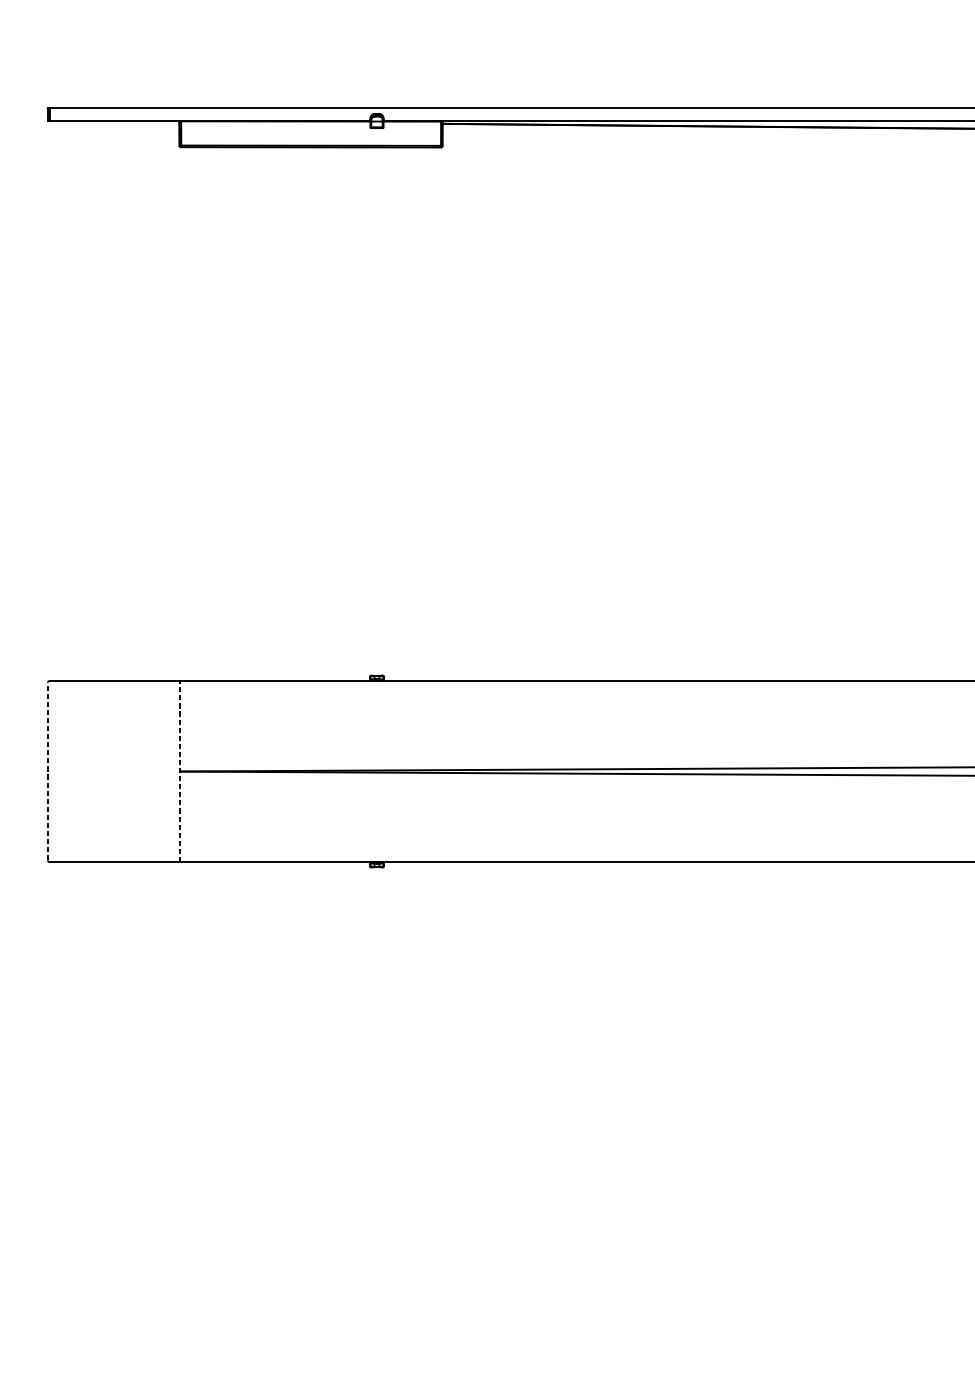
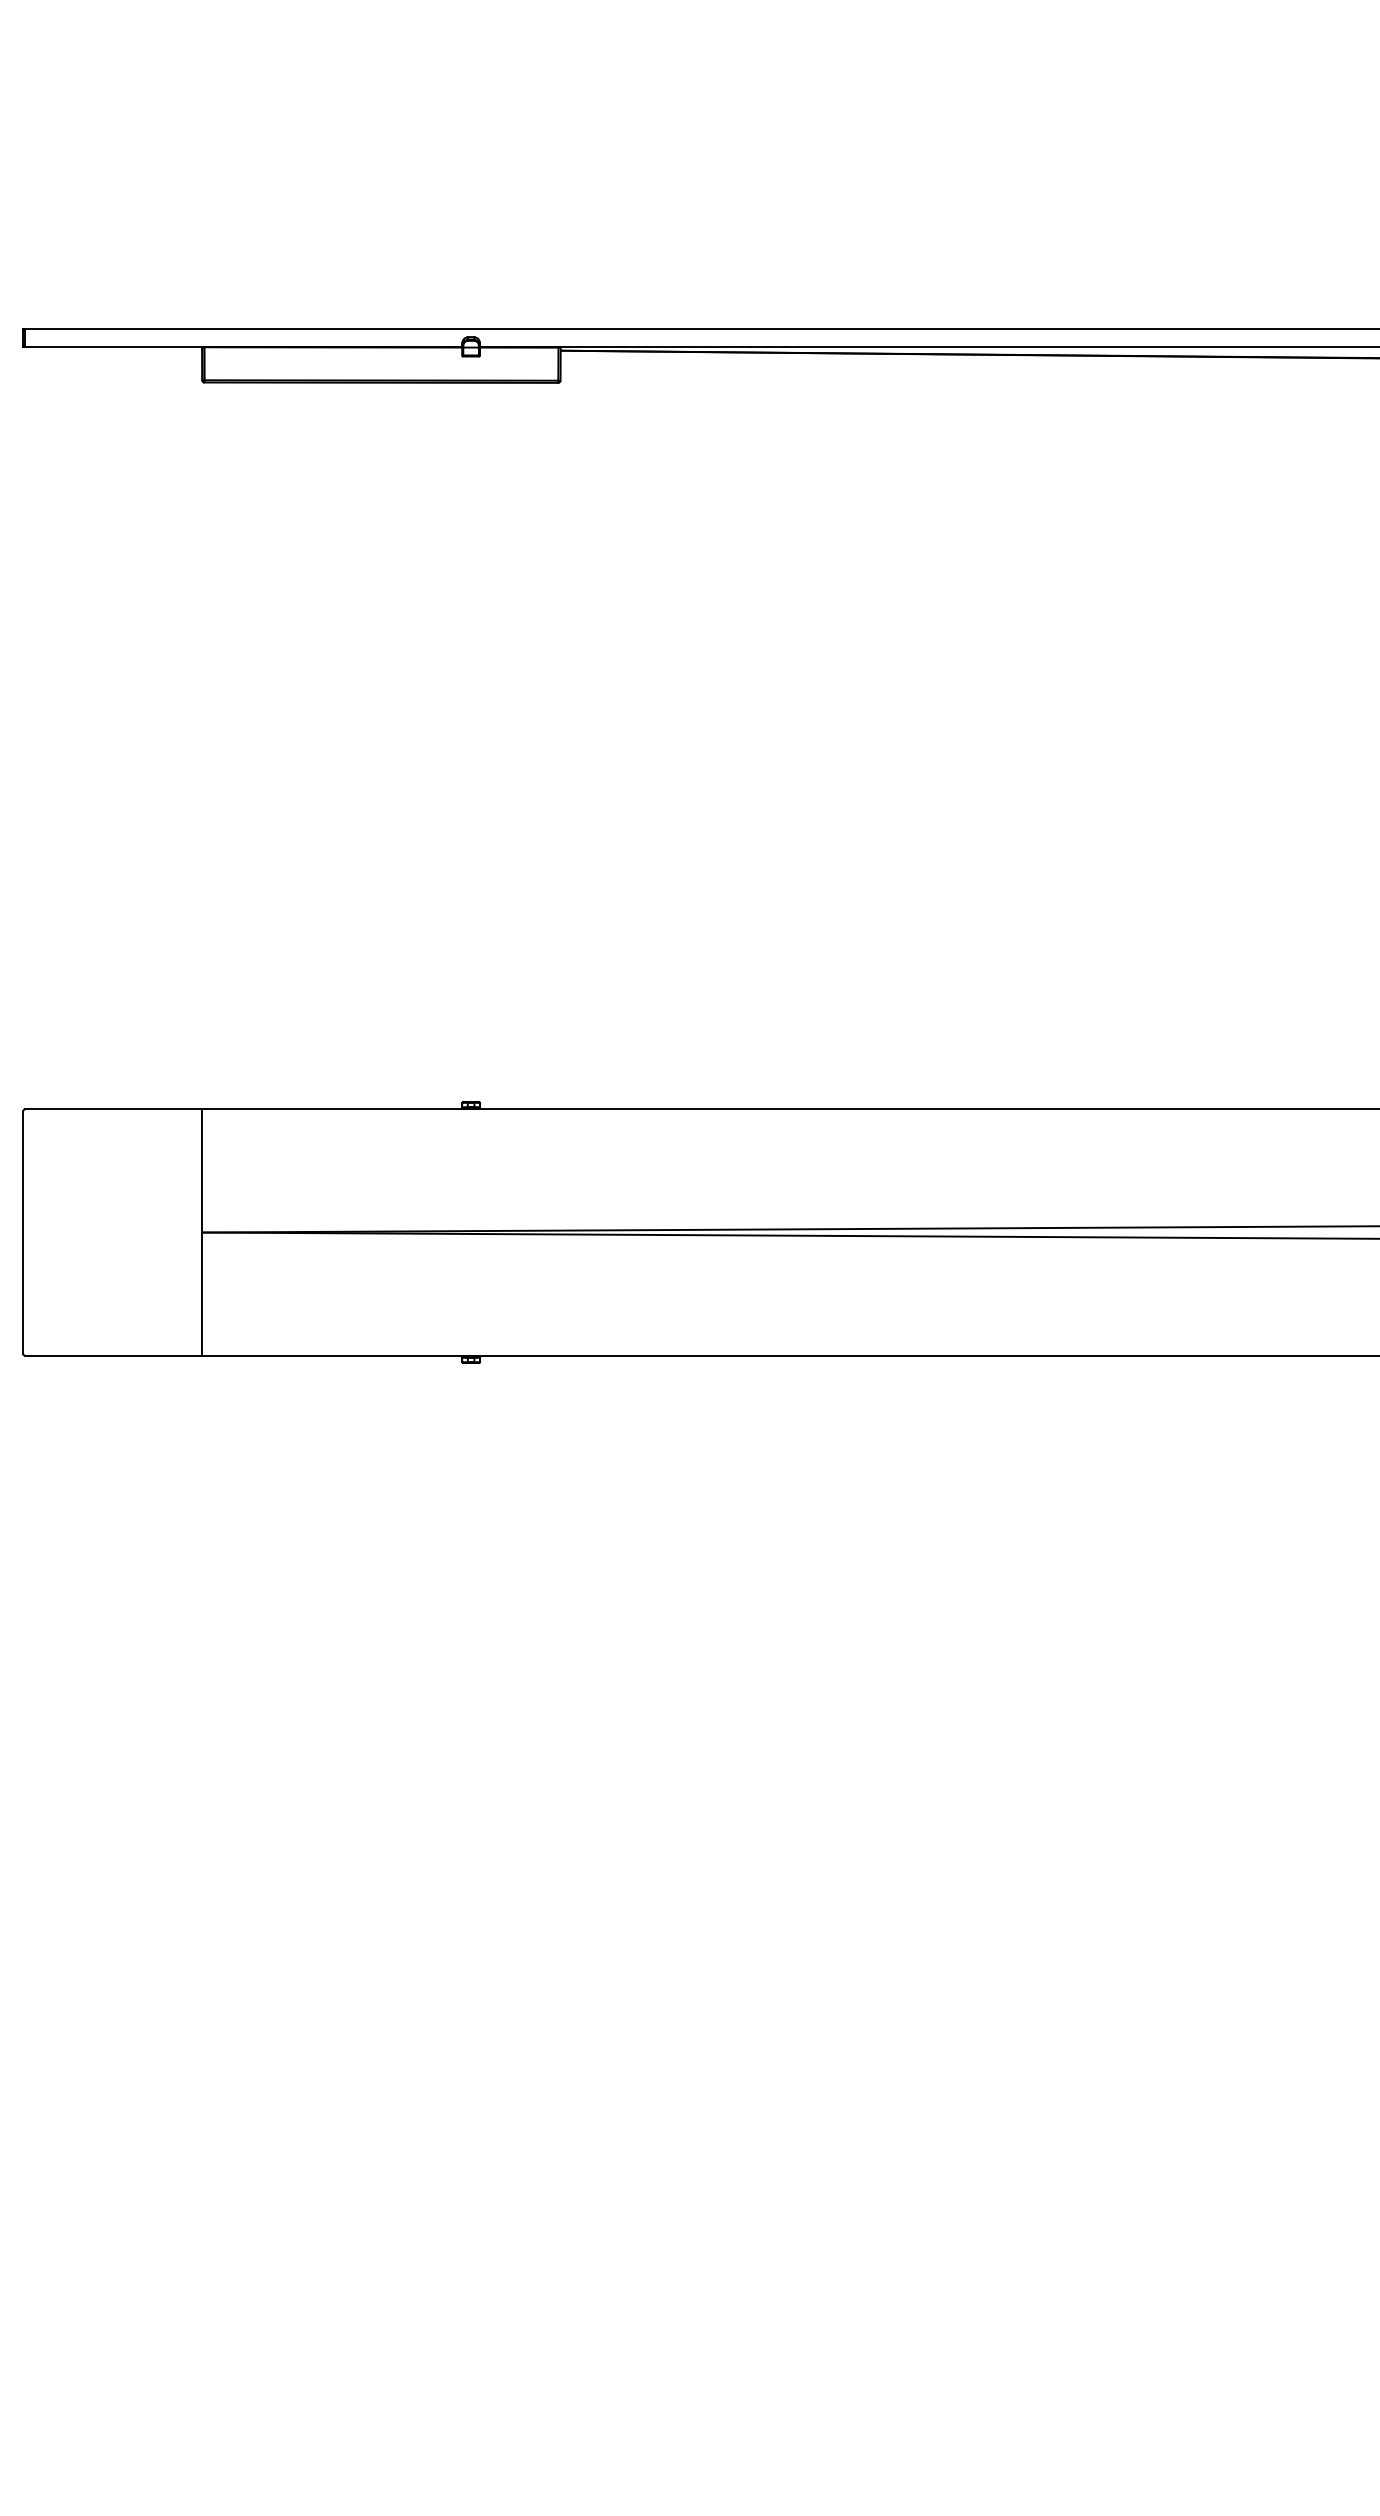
line: (48, 771) -> (23, 1232), dashed -> solid
line: (179, 771) -> (202, 1232), dashed -> solid

